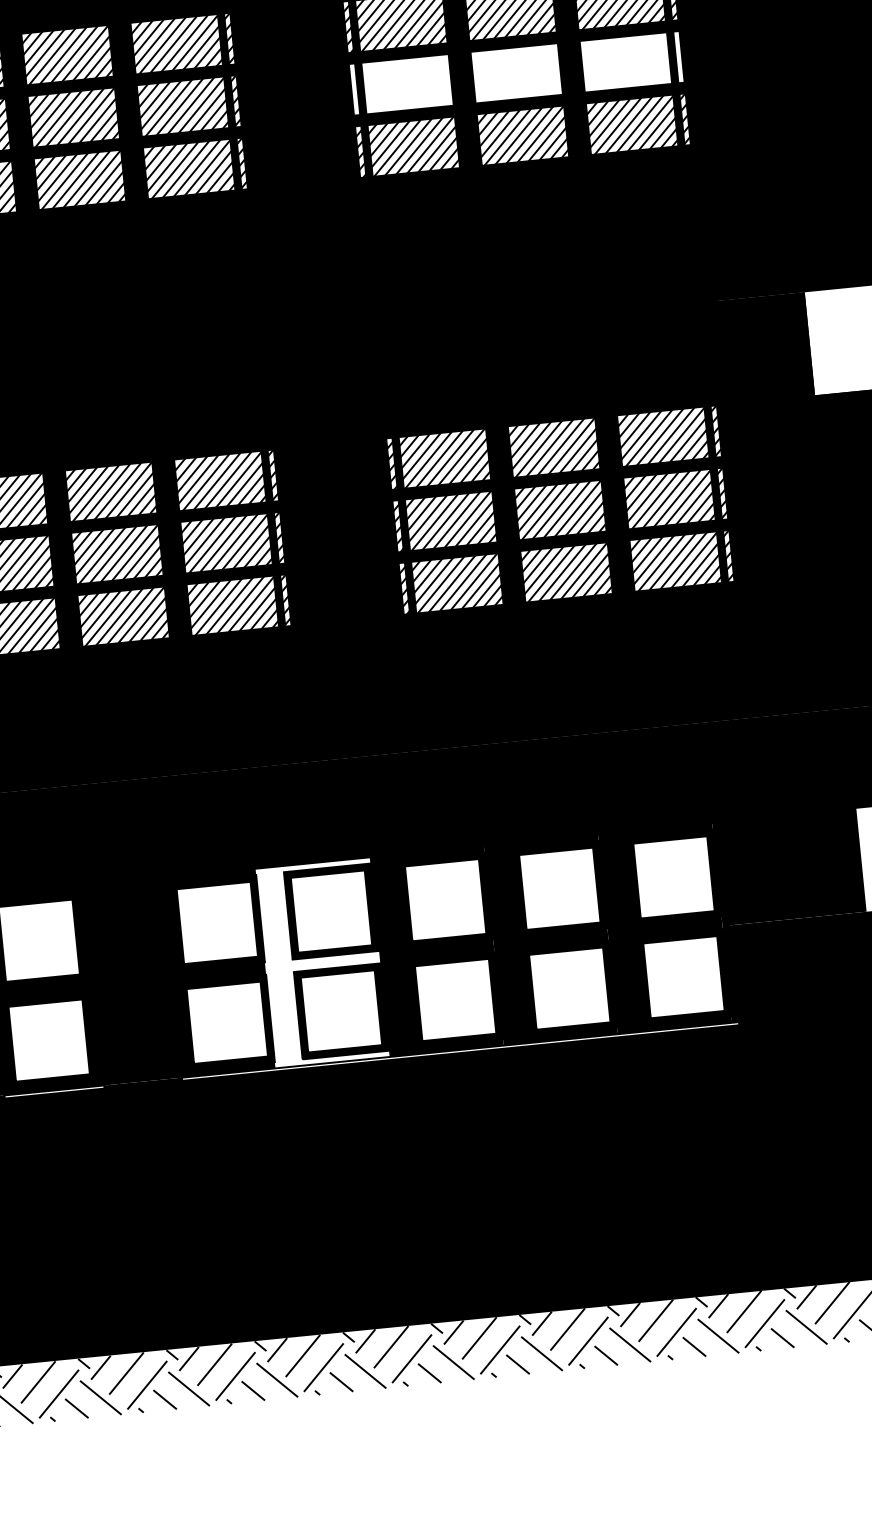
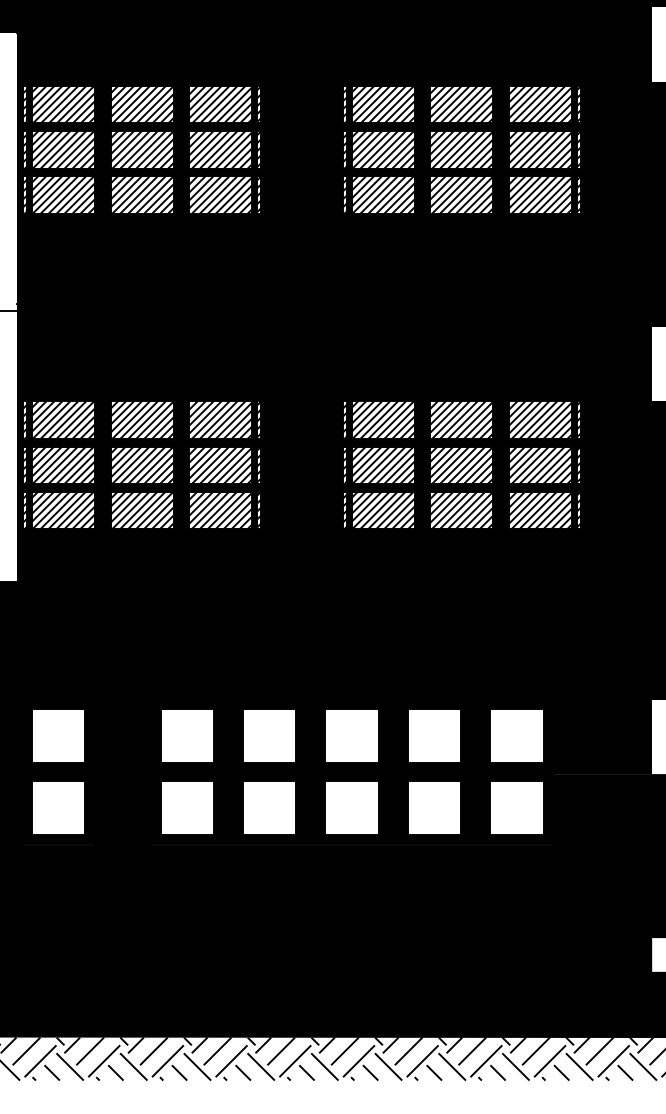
hatch: (516, 72) -> (461, 149), added
fill: (322, 962) -> (259, 771), added

